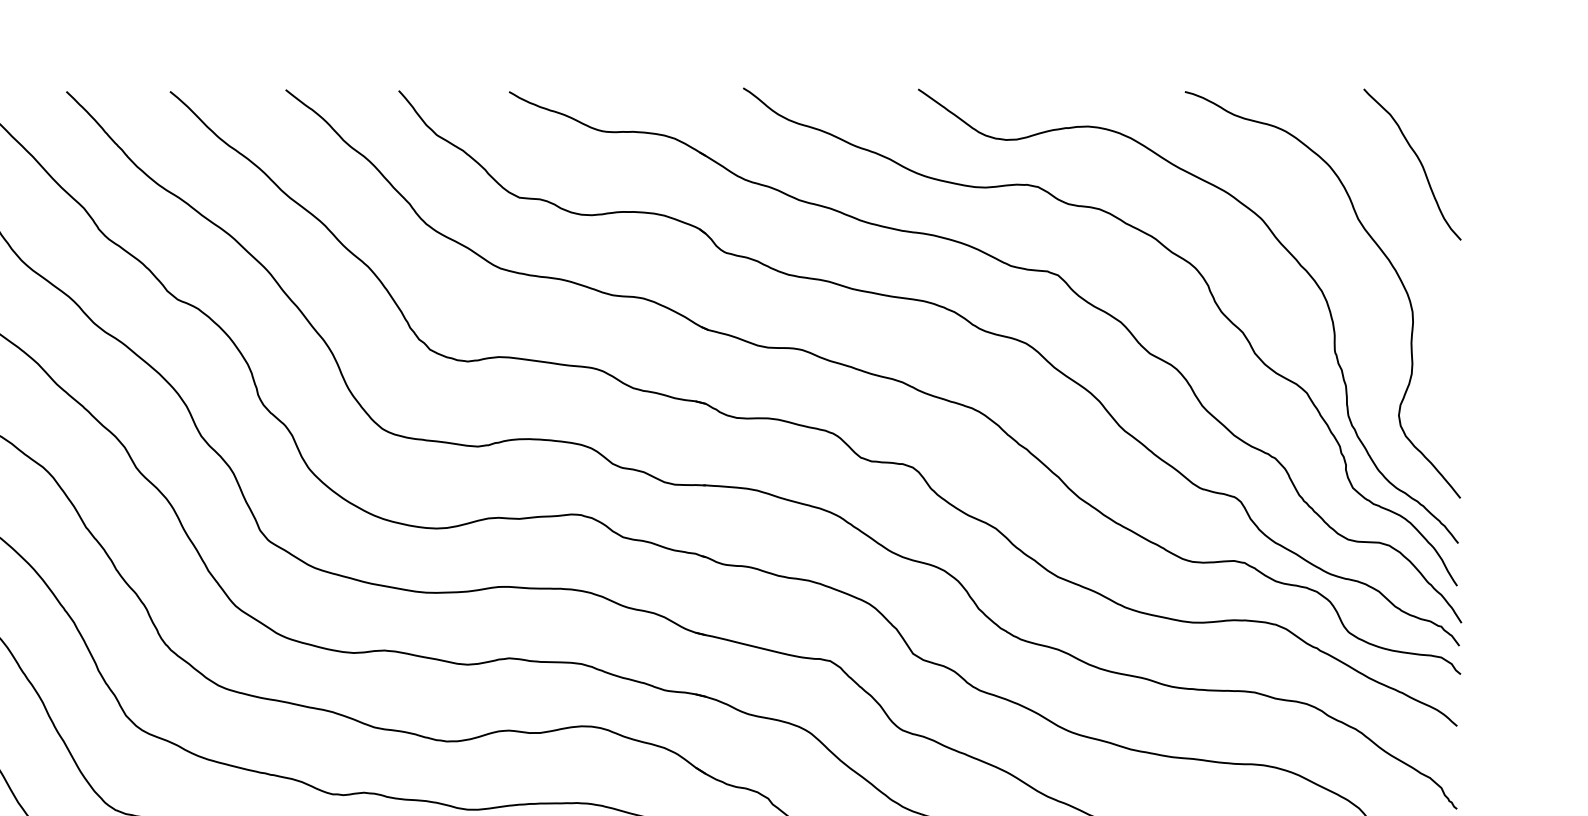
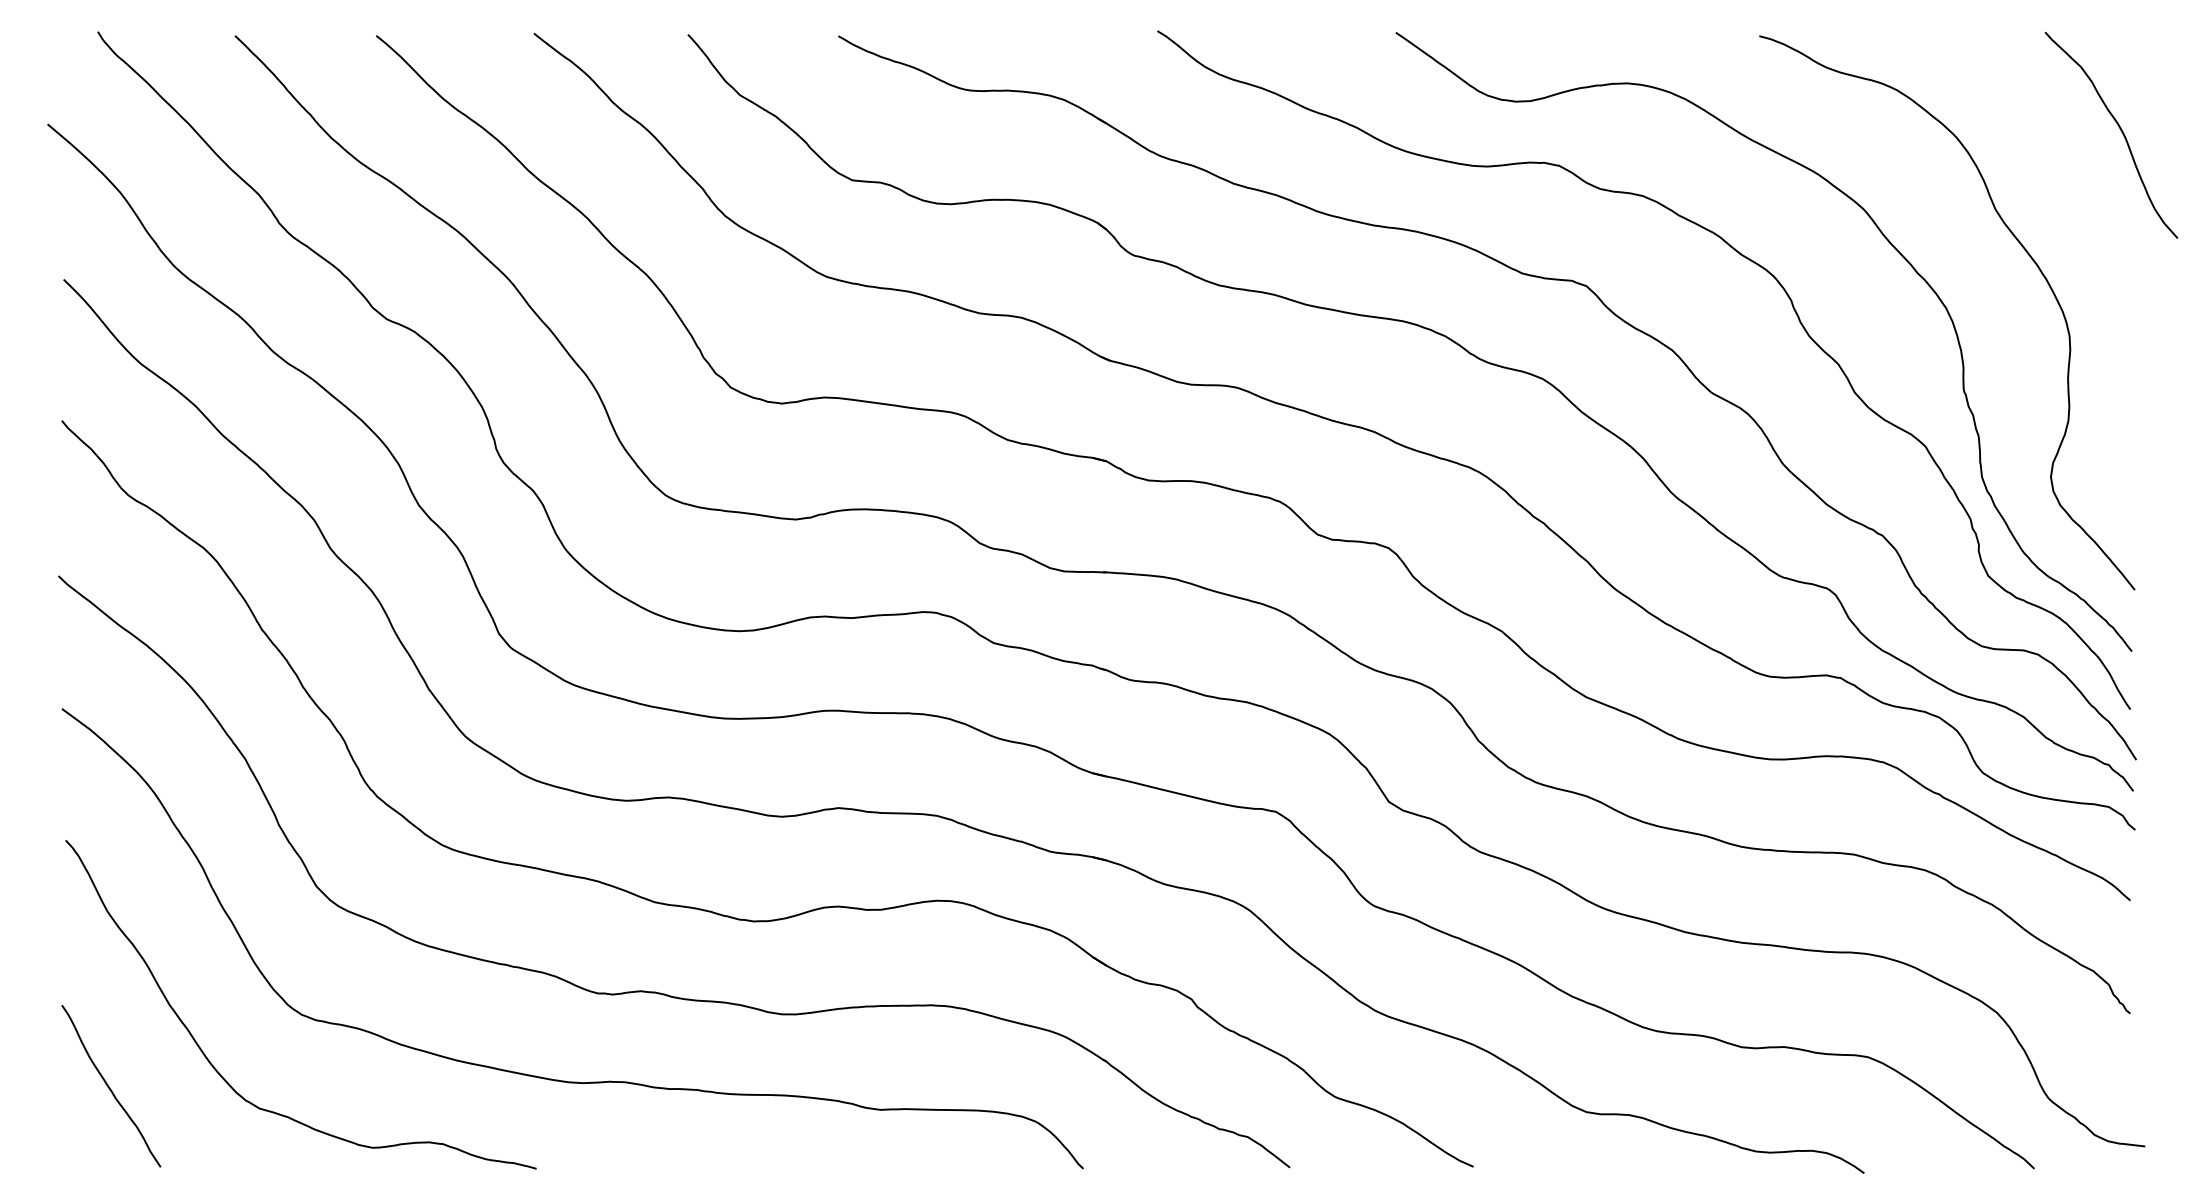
curve: (1419, 161) -> (2120, 130), moved

